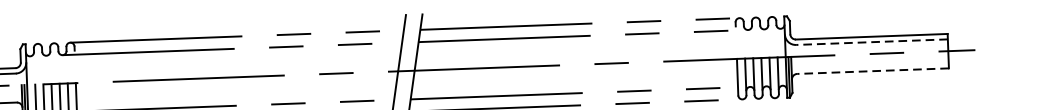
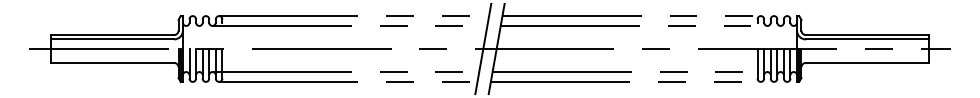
line: (871, 42) -> (866, 39), dashed -> solid
line: (872, 70) -> (866, 62), dashed -> solid

